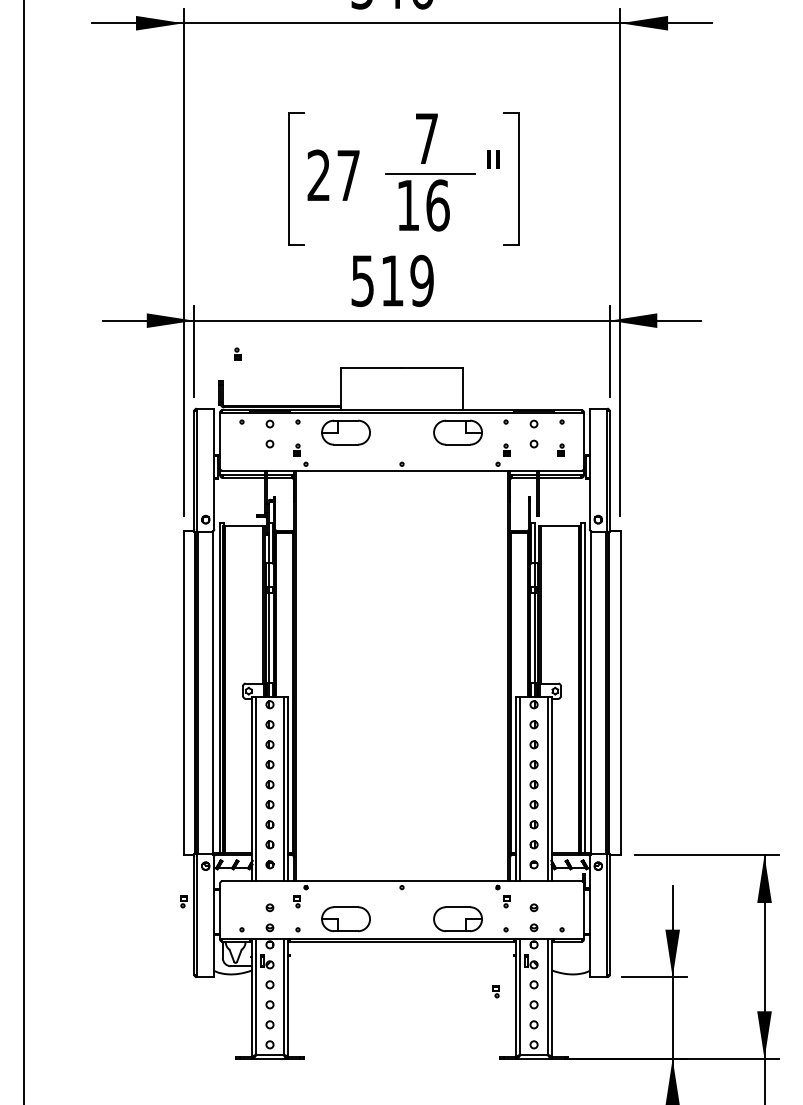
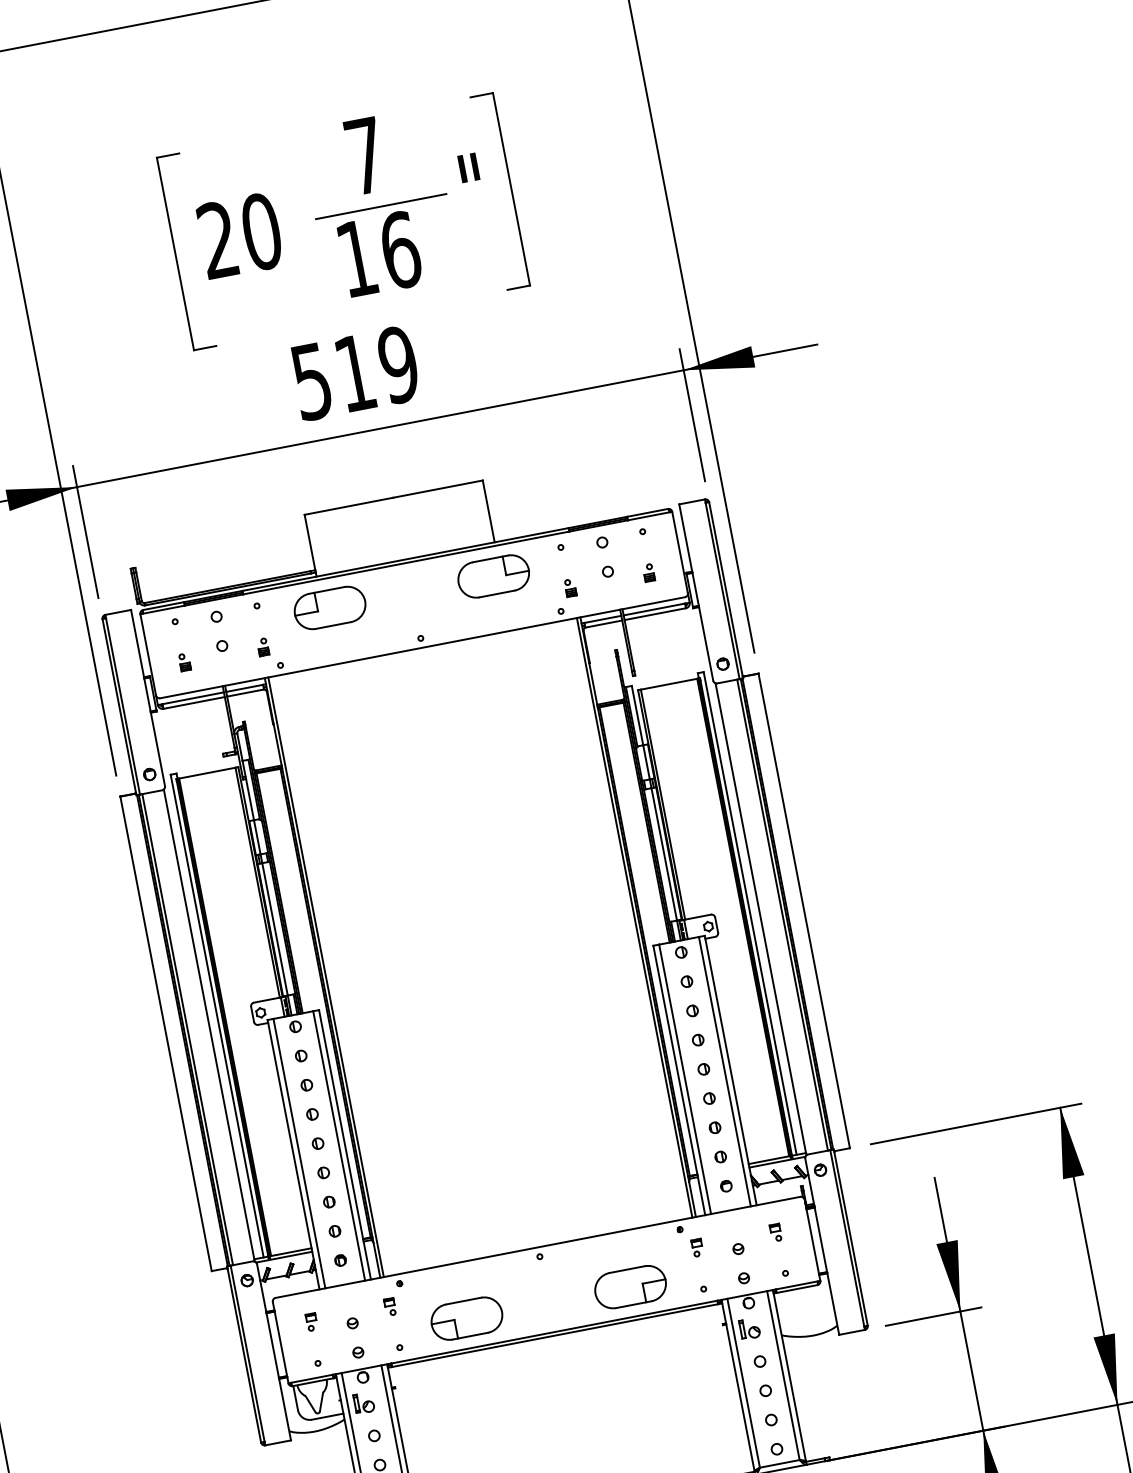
text: (348, 175) -> (261, 231), 27 -> 20
part: (237, 353) -> (183, 661), moved
part: (183, 901) -> (310, 1321), moved
part: (495, 991) -> (775, 1232), moved

